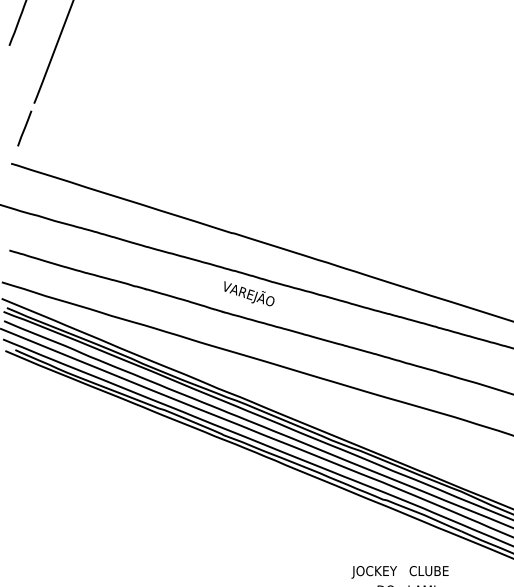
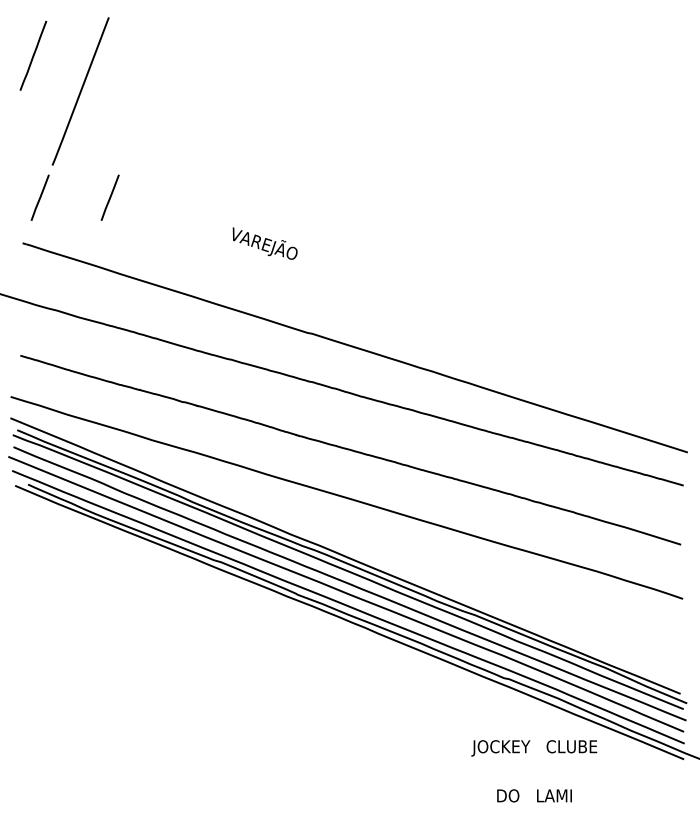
line: (78, 128) -> (109, 197), added
text: (248, 293) -> (264, 243), moved
text: (400, 572) -> (534, 748), moved

